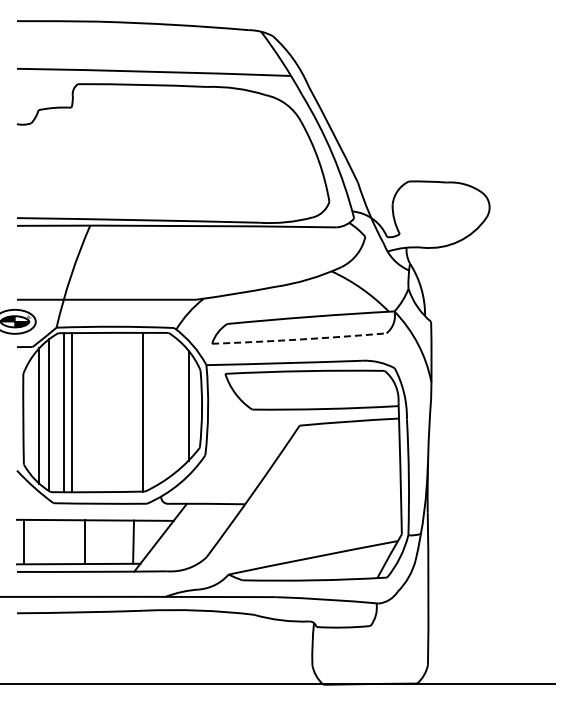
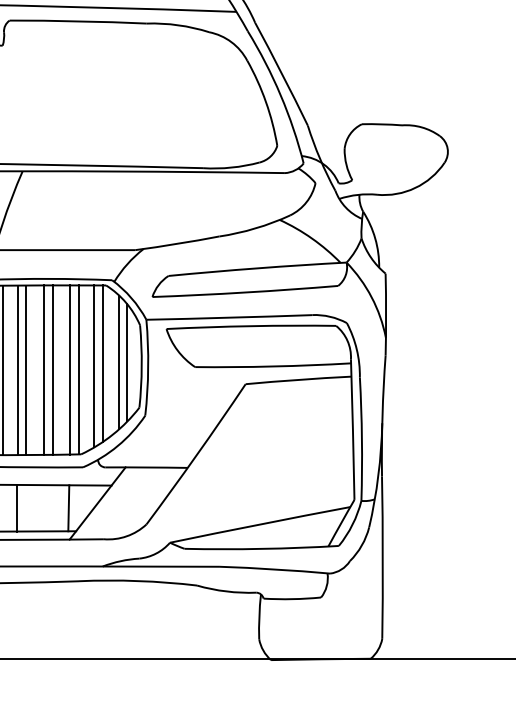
arc: (299, 339) -> (245, 292), dashed -> solid
line: (181, 404) -> (119, 361), added
line: (165, 405) -> (102, 362), added
line: (157, 408) -> (94, 365), added
line: (135, 411) -> (70, 369), added
line: (85, 412) -> (17, 370), added
line: (93, 412) -> (26, 370), added
line: (110, 412) -> (44, 370), added
line: (118, 412) -> (52, 370), added

